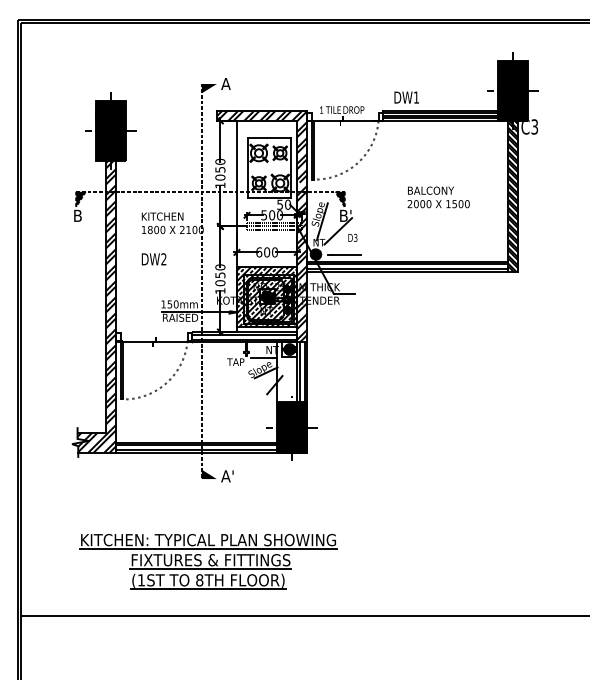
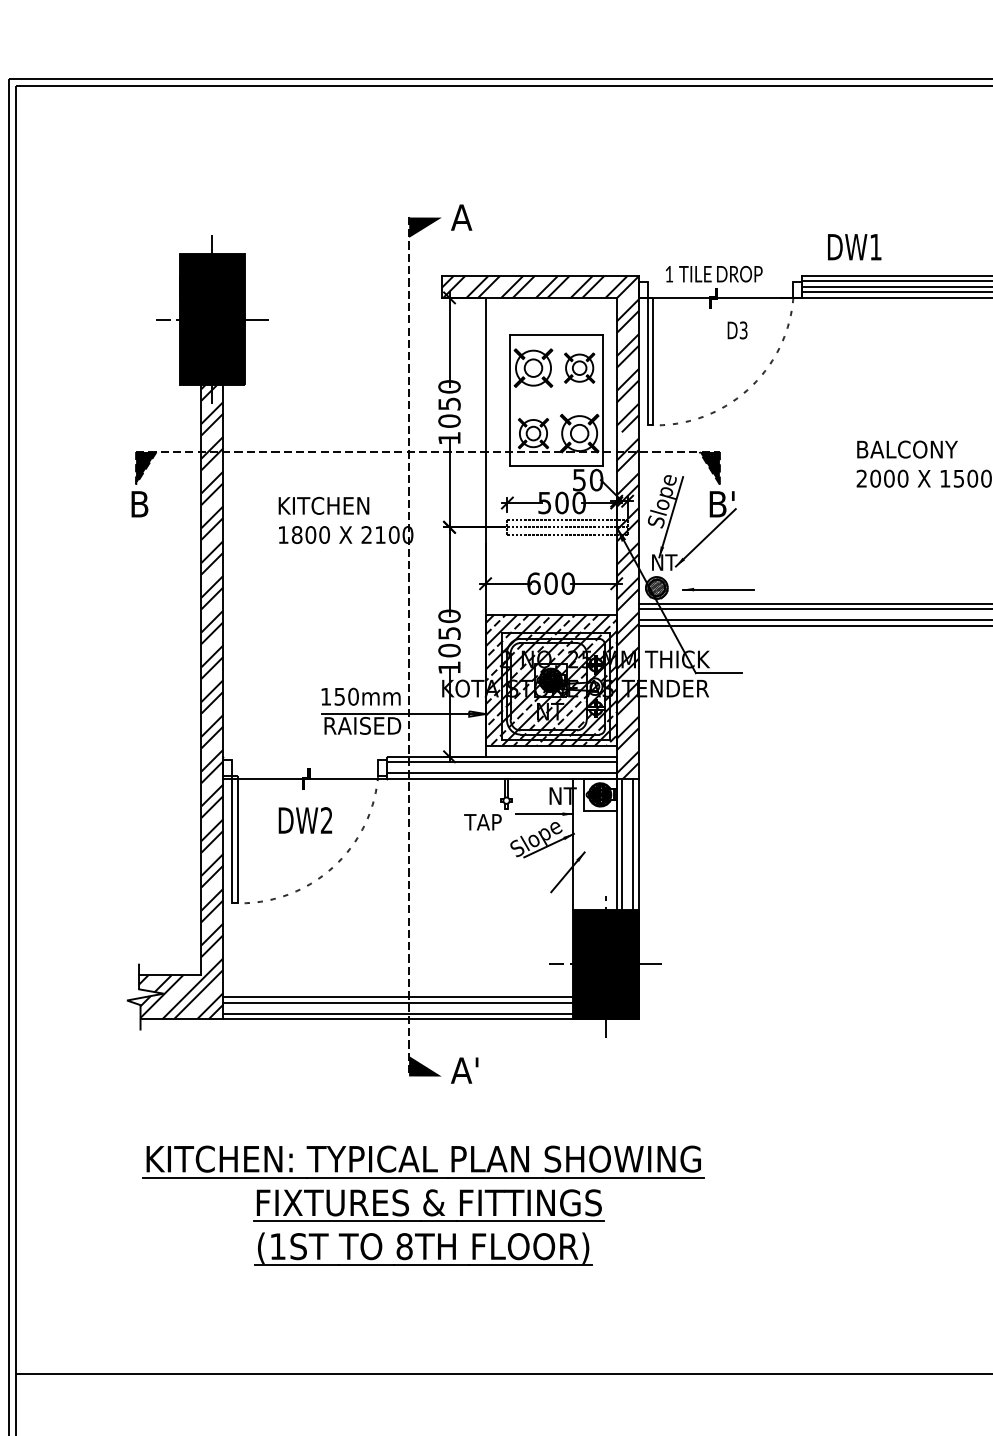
text: (352, 237) -> (736, 329), moved
text: (153, 259) -> (304, 820), moved
part: (208, 561) -> (423, 1205), moved

